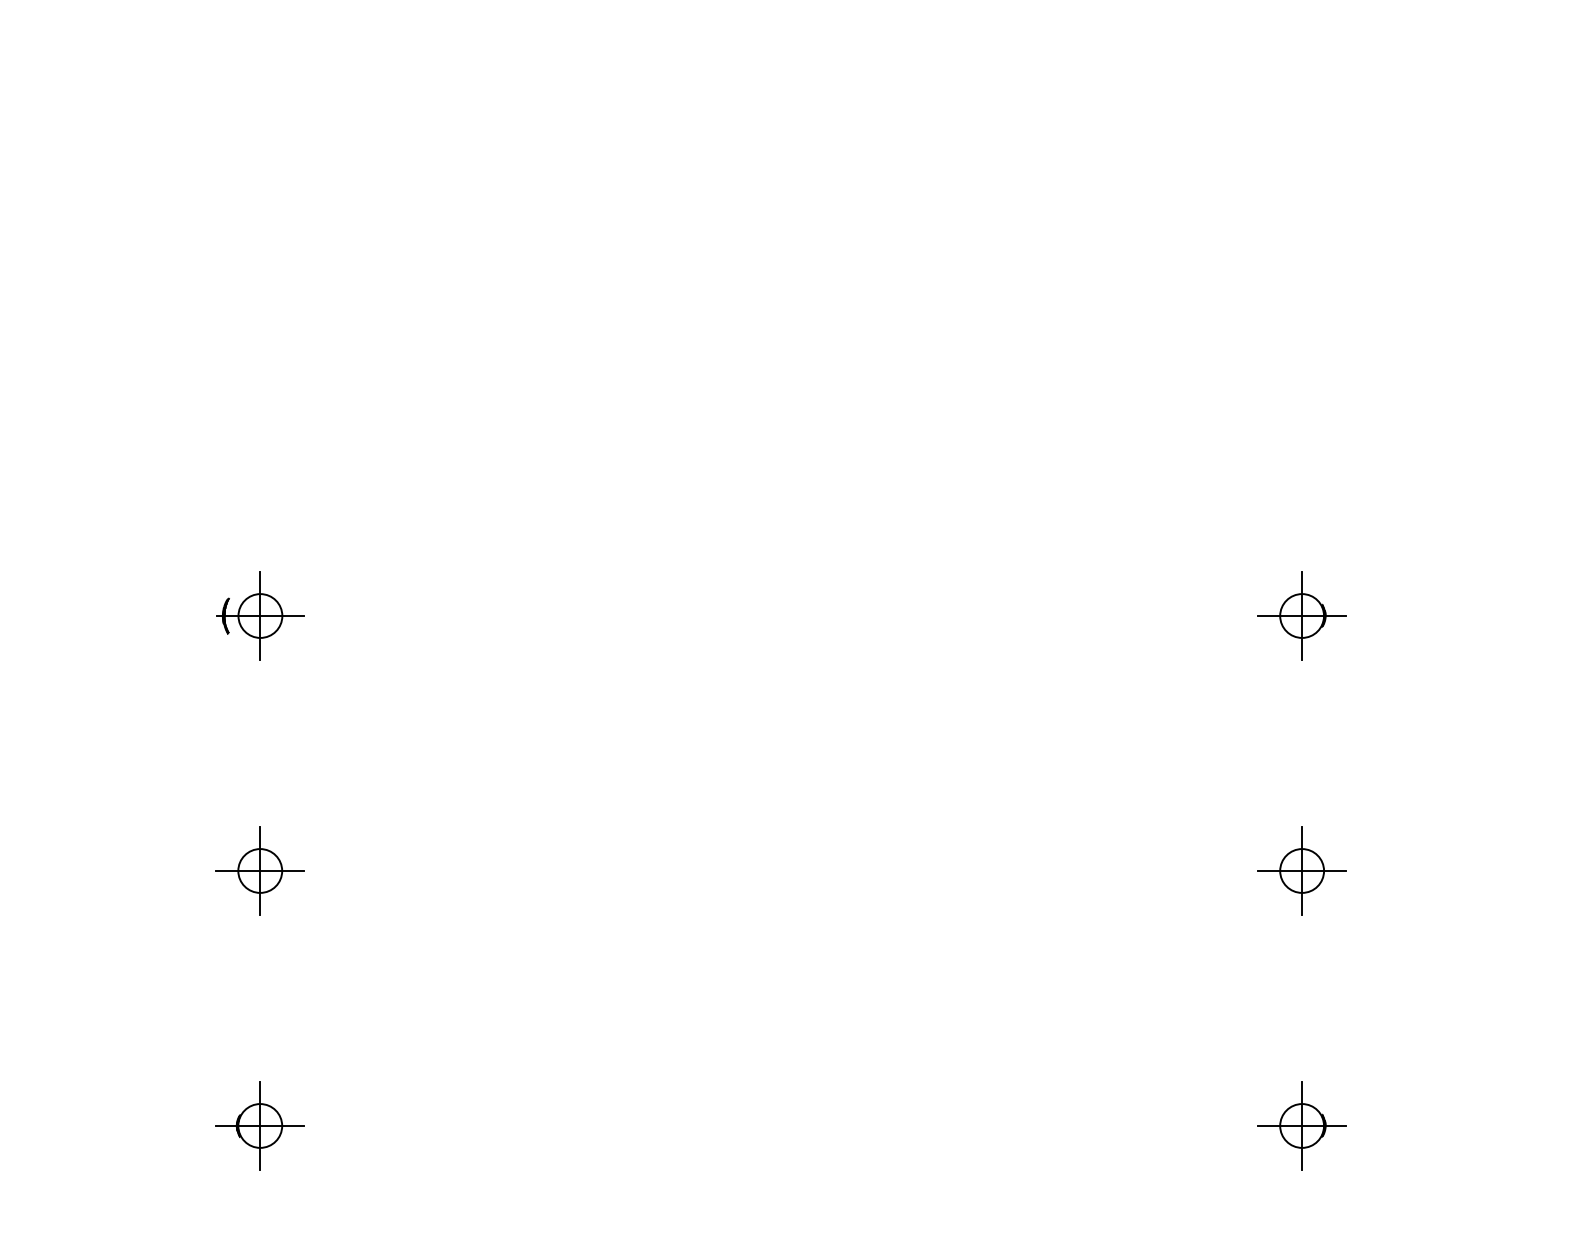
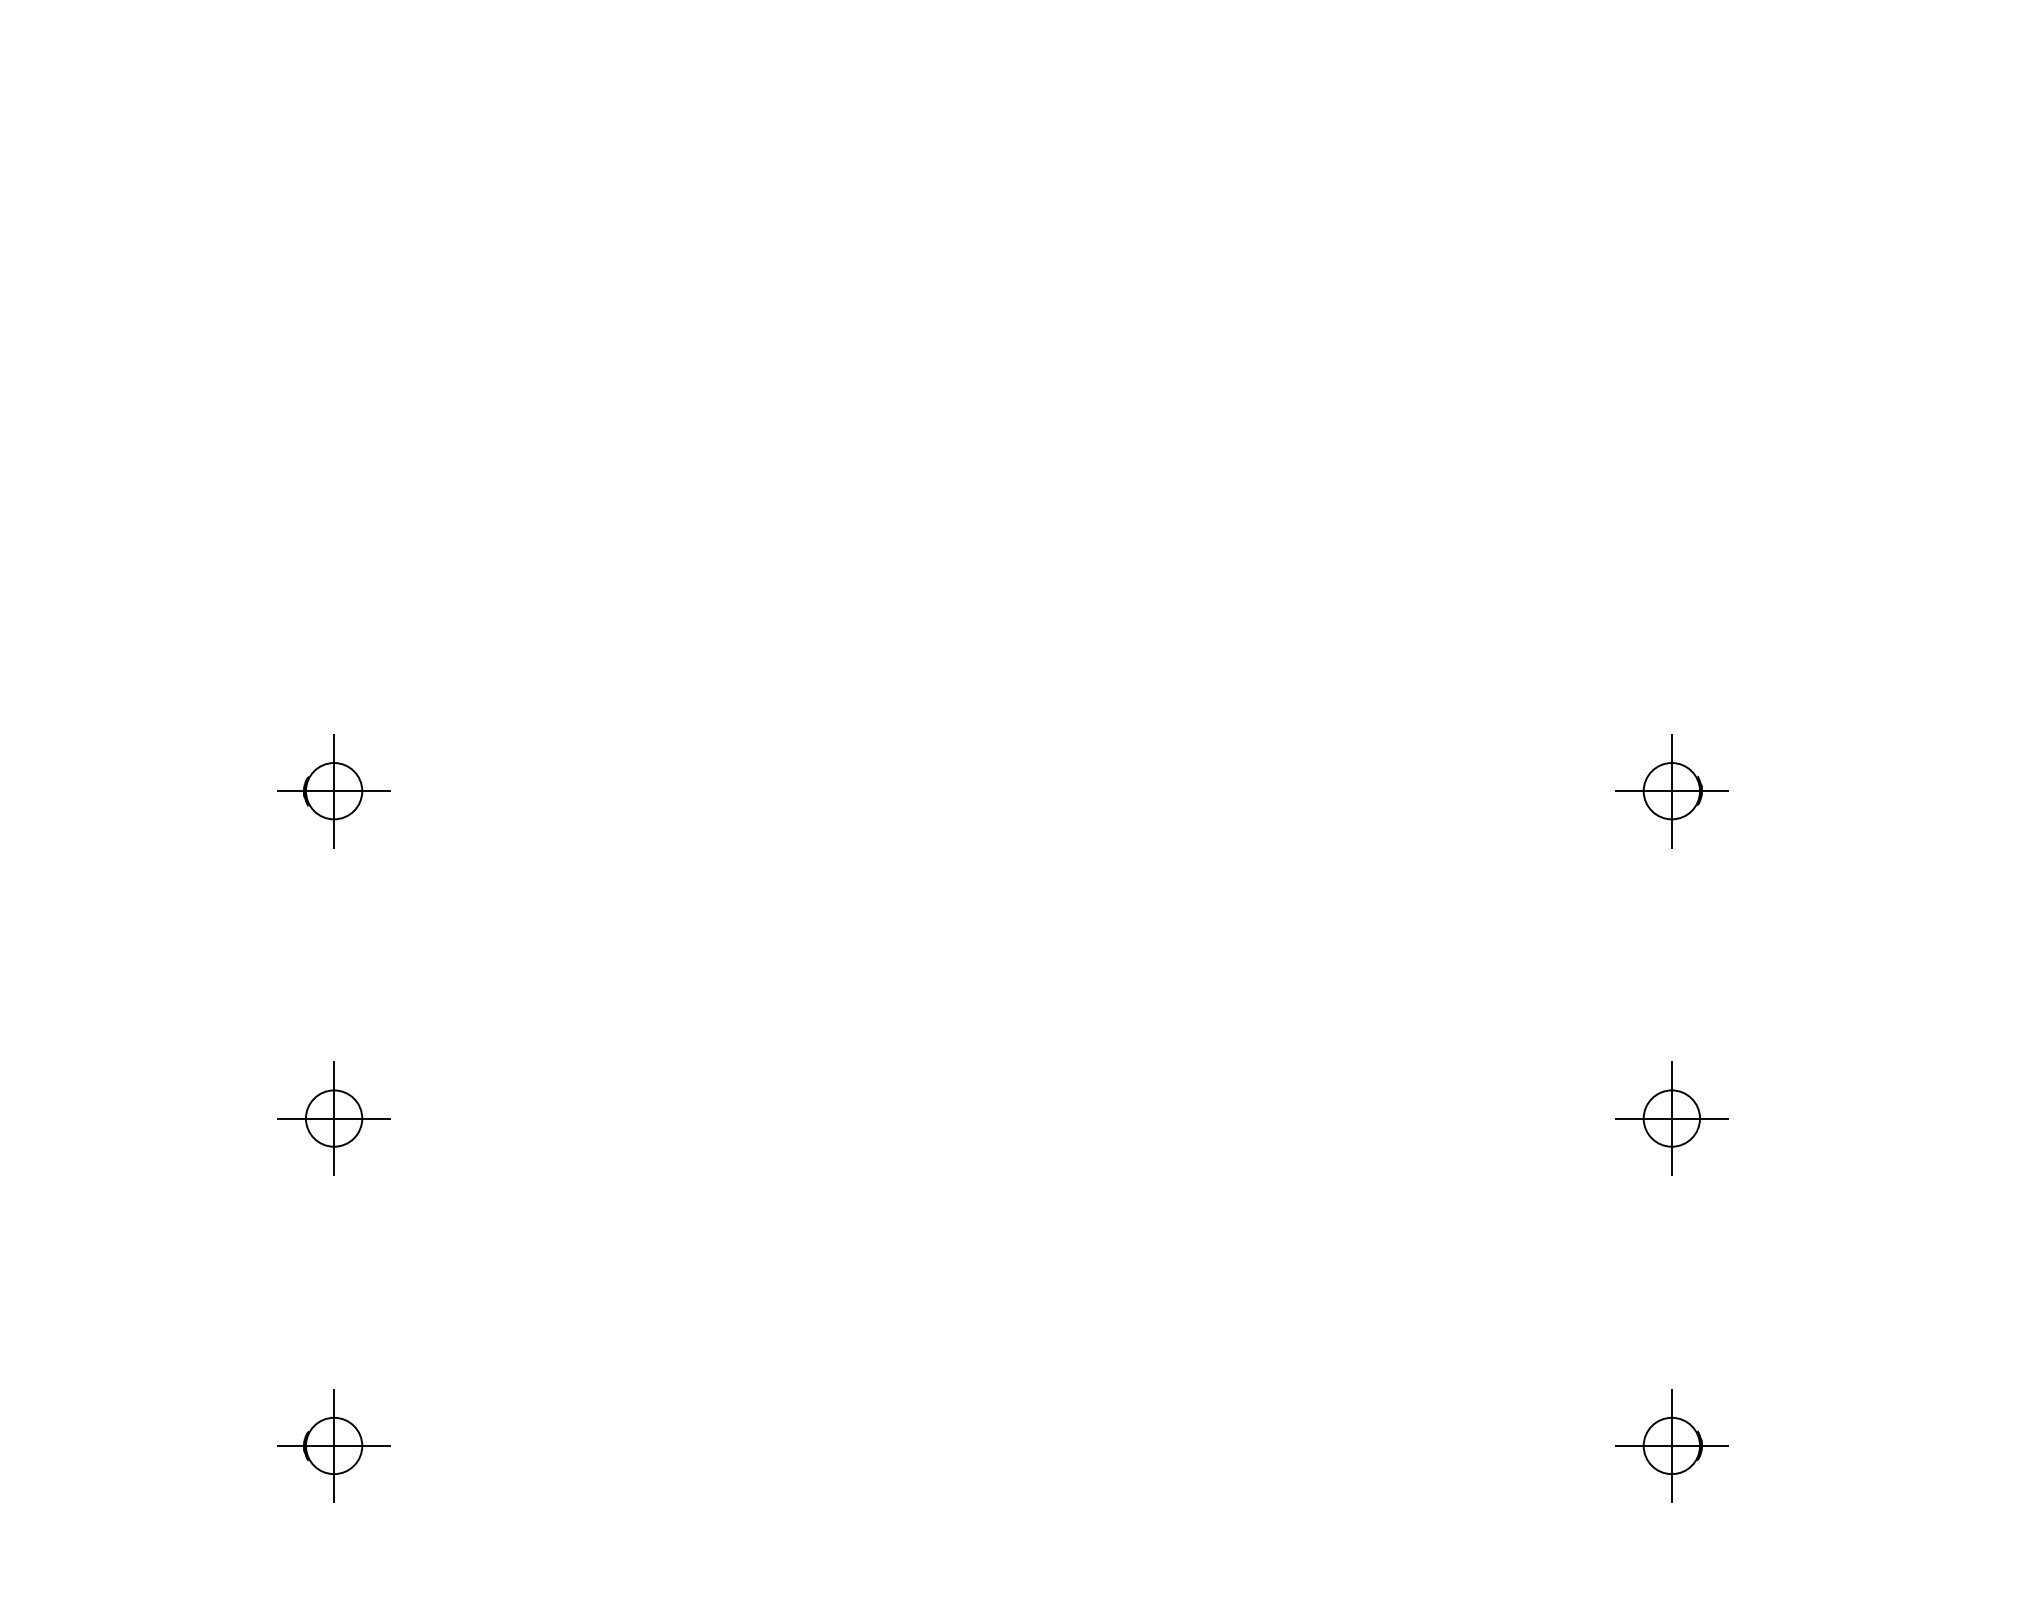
part: (259, 615) -> (333, 790), size x0.62

